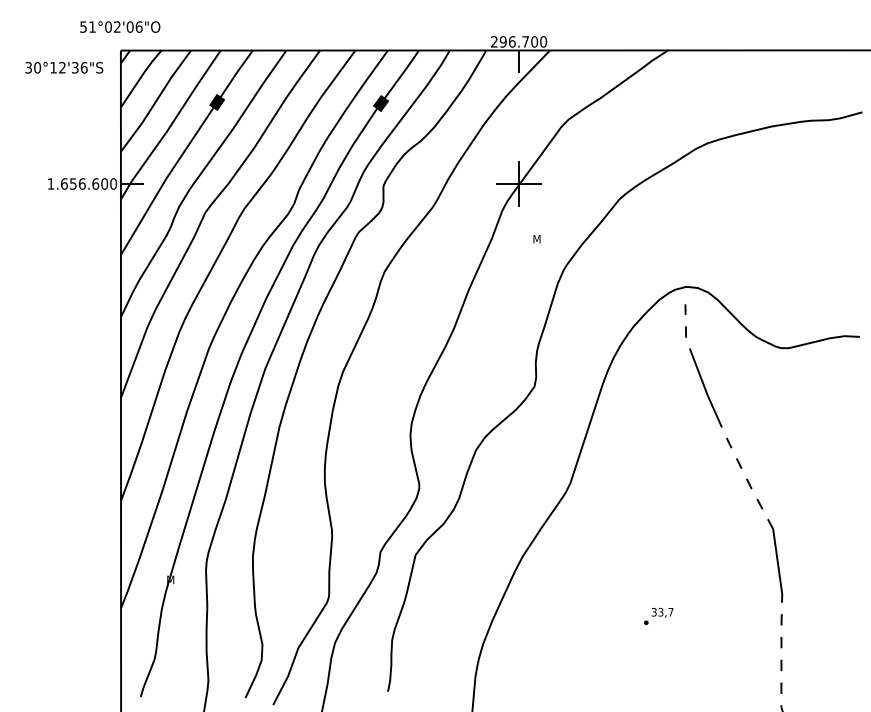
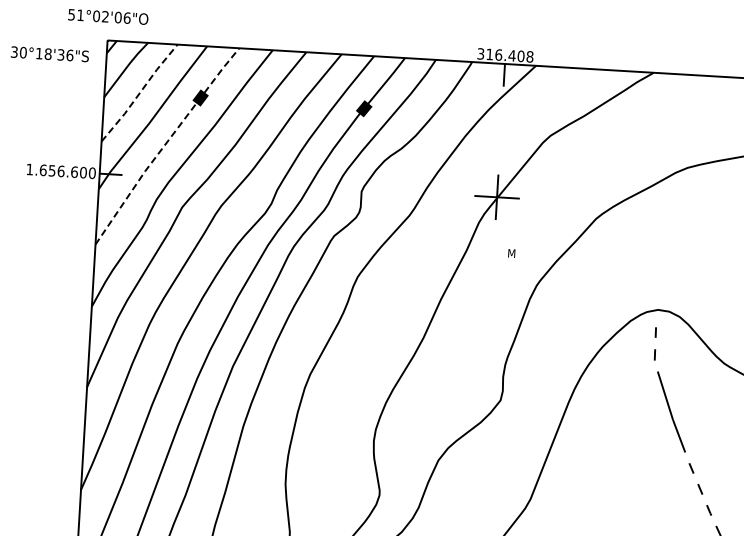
text: (519, 41) -> (506, 55), 296.700 -> 316.408
text: (62, 67) -> (48, 53), 30°12'36"S -> 30°18'36"S
line: (156, 100) -> (140, 92), solid -> dashed
line: (184, 150) -> (165, 143), solid -> dashed

